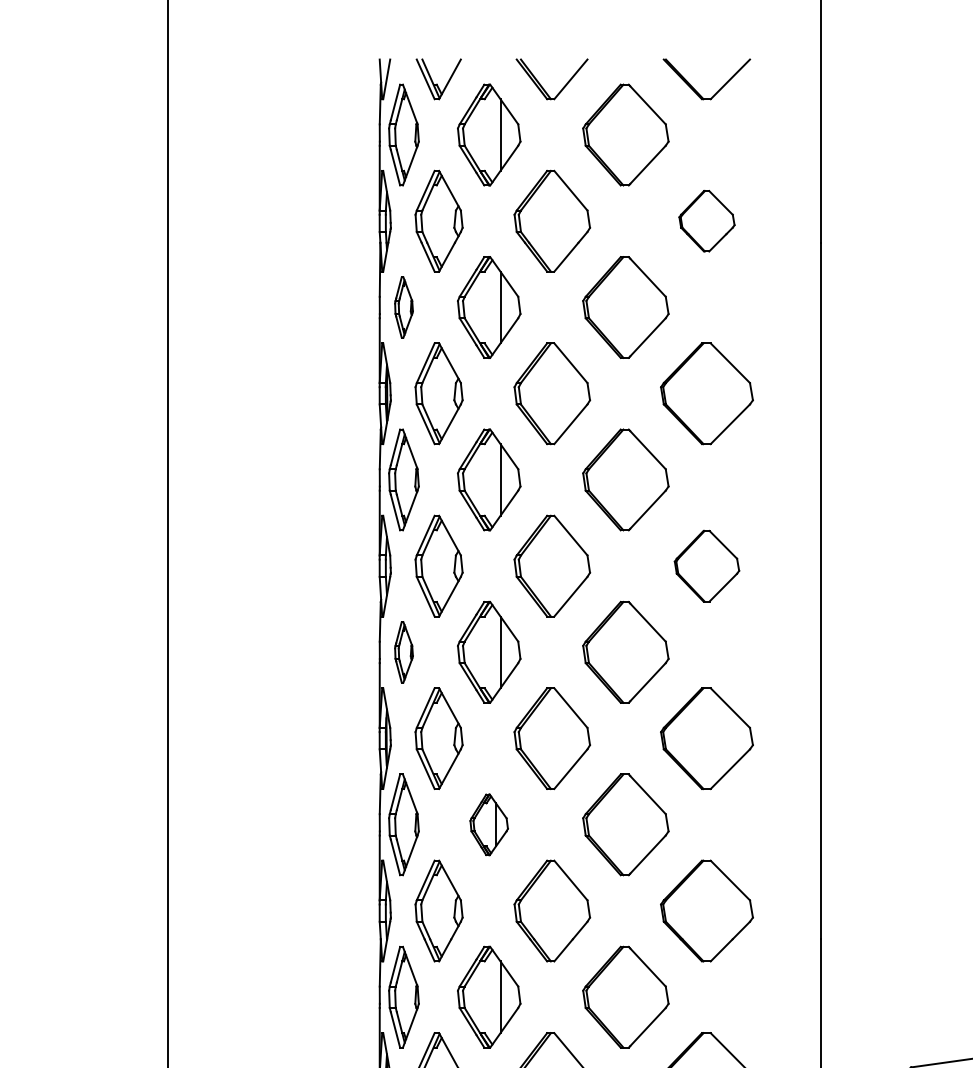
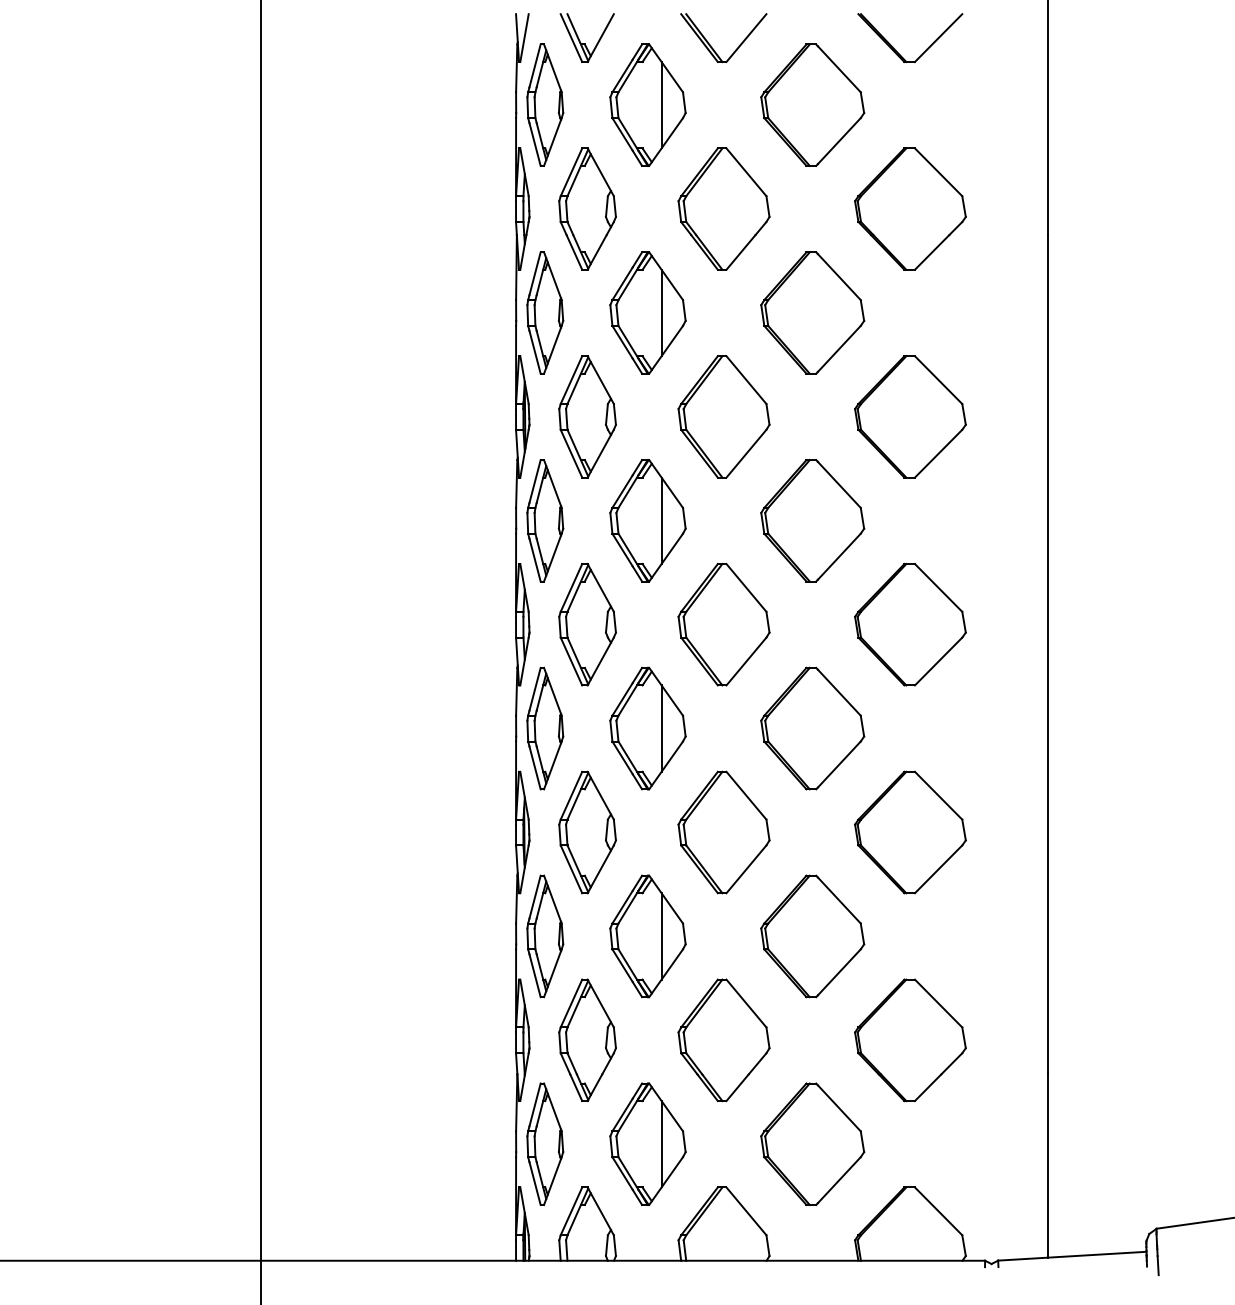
part: (707, 220) -> (910, 208), size x1.67
part: (404, 307) -> (545, 312), size x1.67
part: (707, 565) -> (910, 624), size x1.43
part: (404, 652) -> (545, 728), size x1.67
part: (488, 824) -> (647, 936), size x1.67

